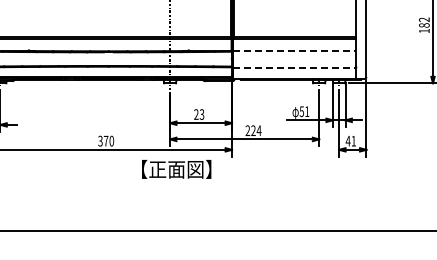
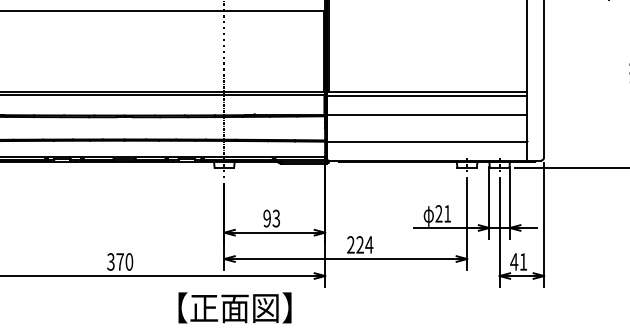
line: (294, 50) -> (426, 114), dashed -> solid
line: (294, 67) -> (426, 141), dashed -> solid
text: (301, 111) -> (438, 213), 51 -> 21
text: (196, 114) -> (267, 218), 23 -> 93

